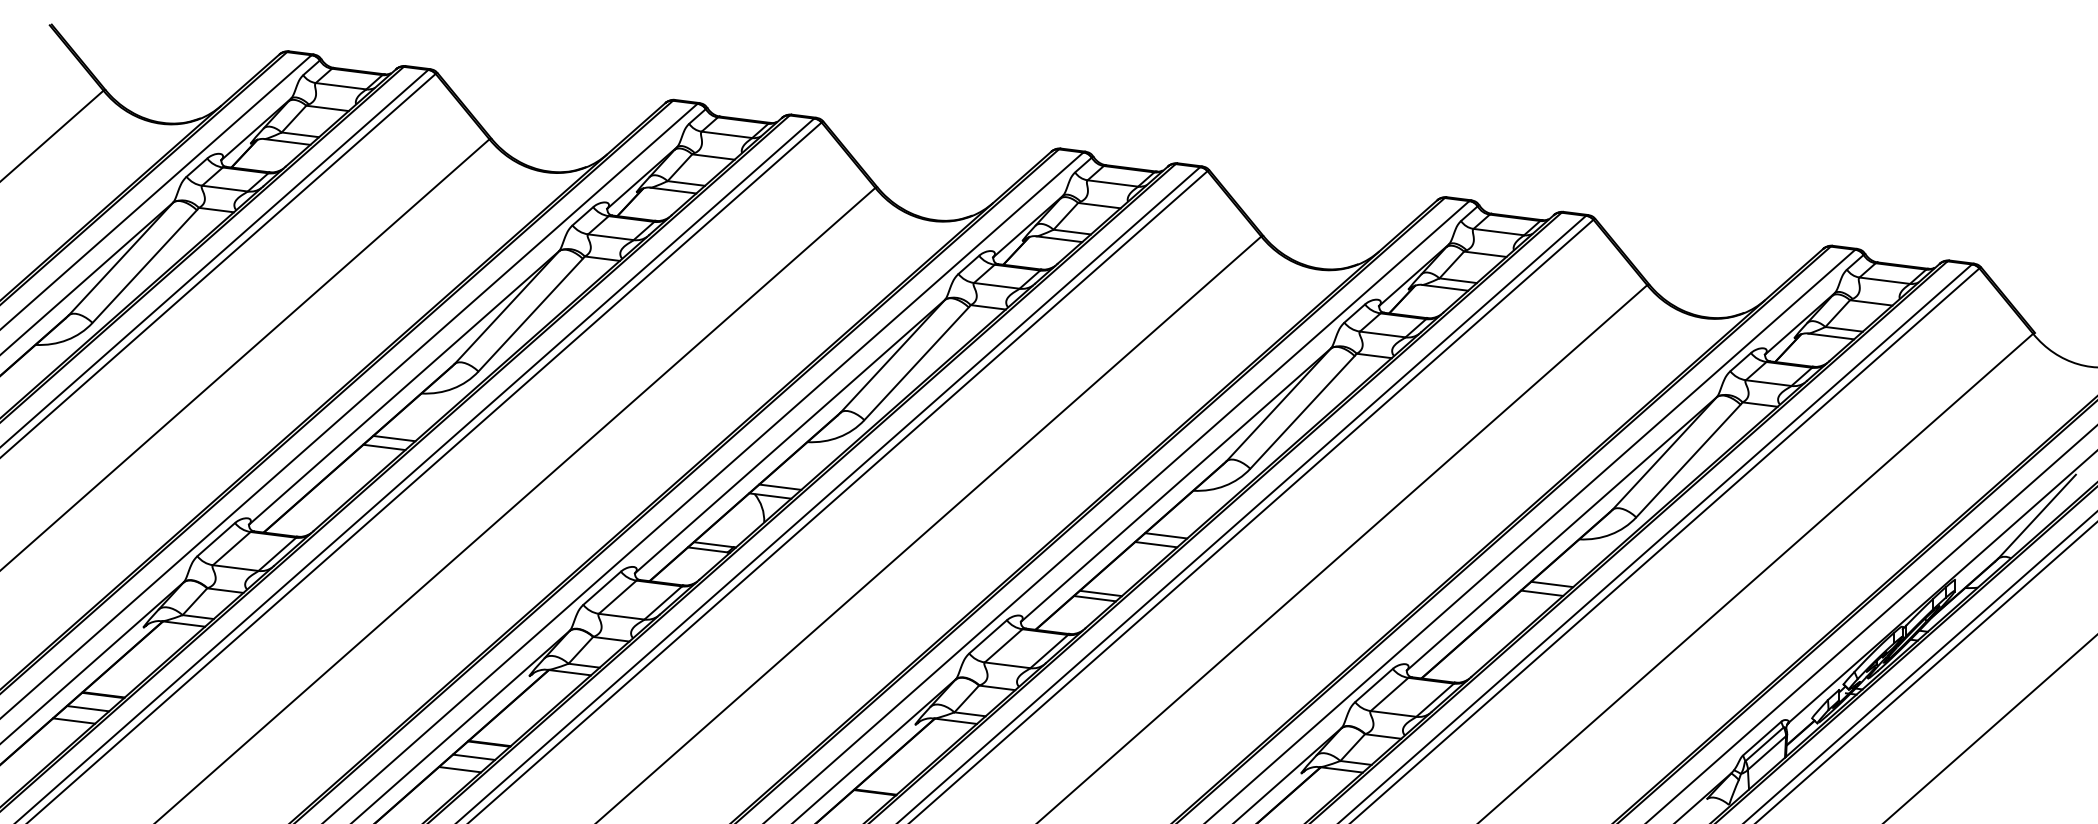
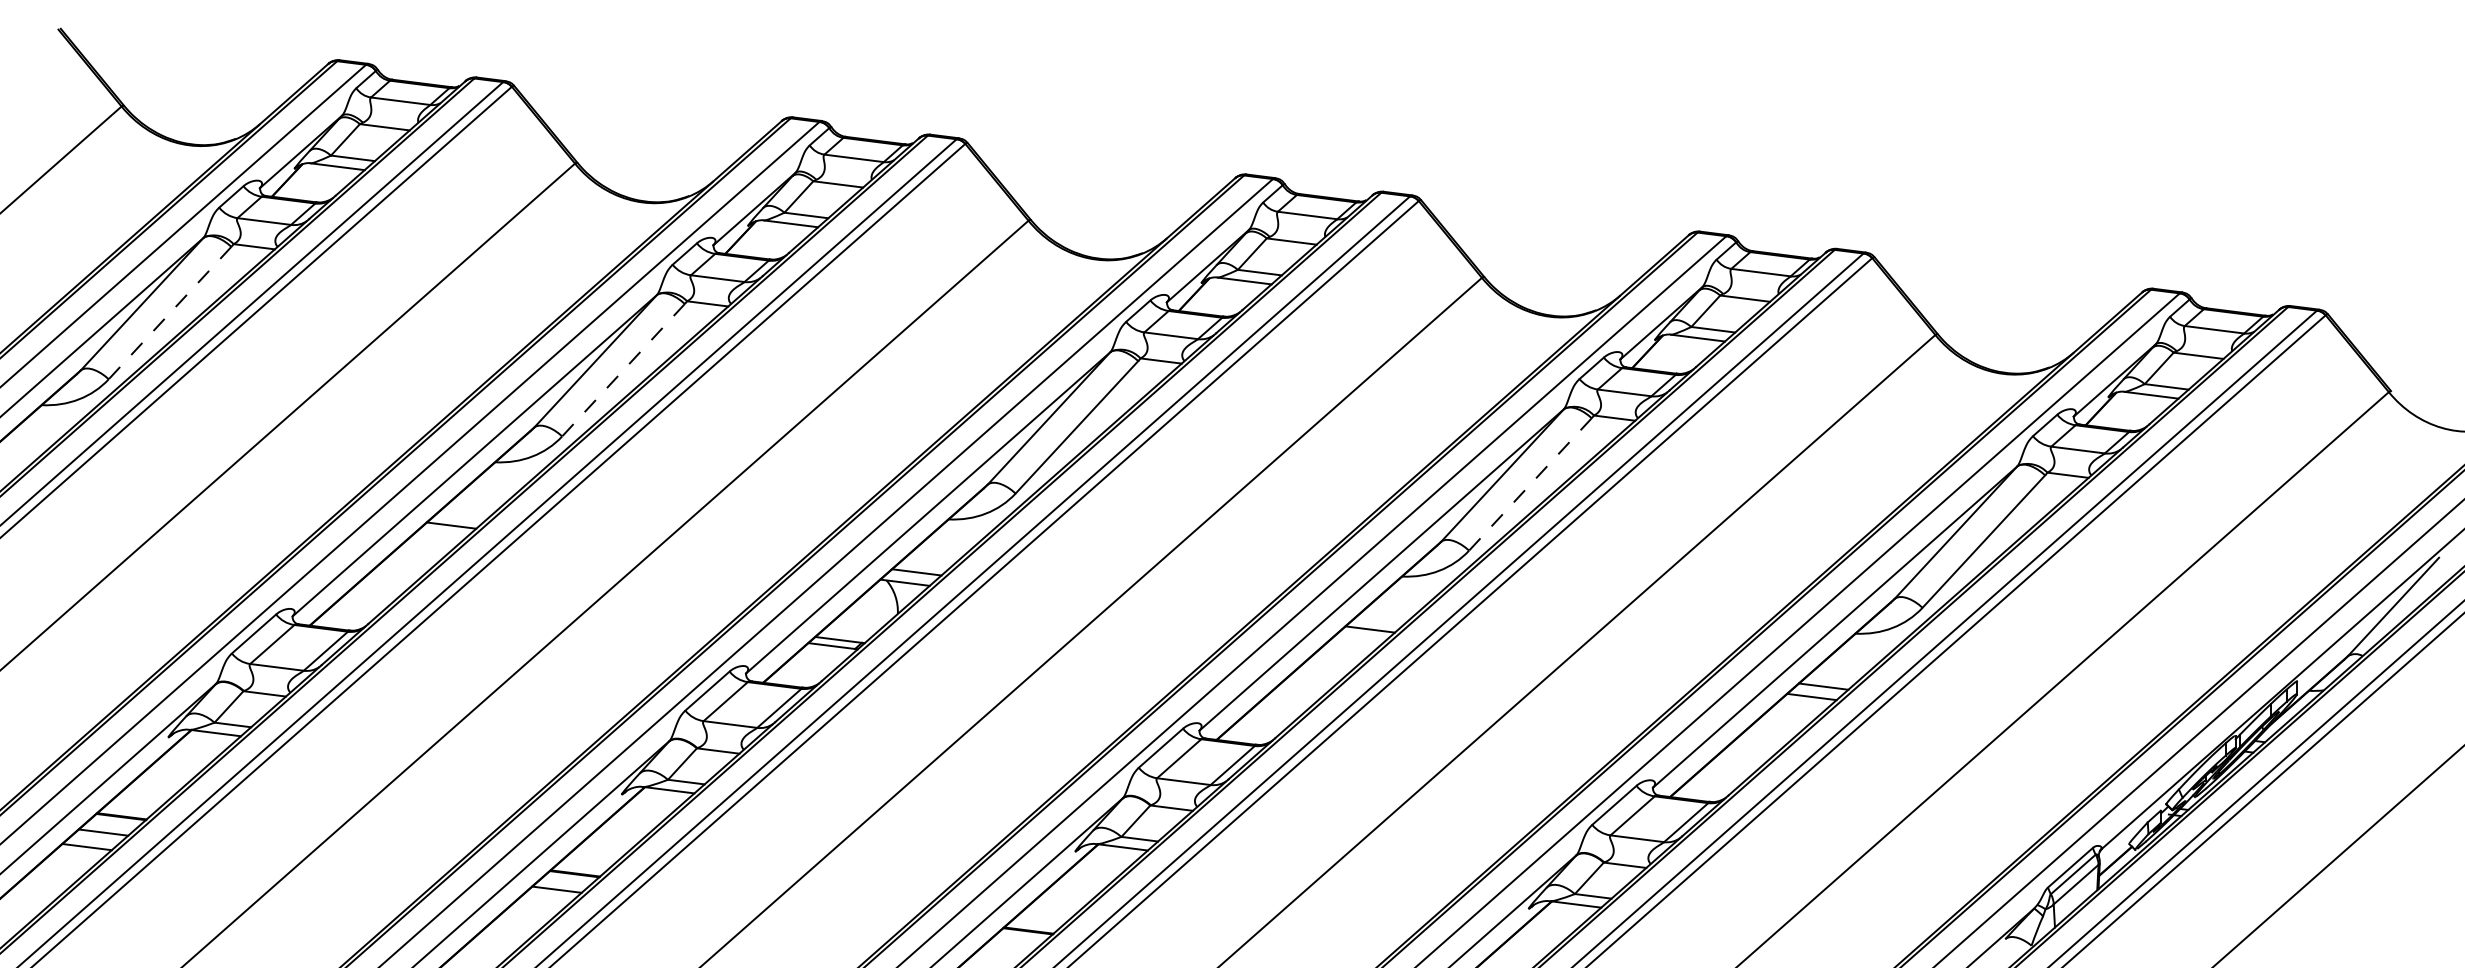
line: (144, 266) -> (169, 313), solid -> dashed
line: (530, 315) -> (623, 370), solid -> dashed
line: (1302, 412) -> (1530, 484), solid -> dashed
line: (394, 438) -> (463, 515), removed
line: (1156, 544) -> (1358, 639), removed
line: (1100, 593) -> (1293, 697), removed
line: (1094, 598) -> (1286, 703), removed
line: (460, 769) -> (540, 904), removed

